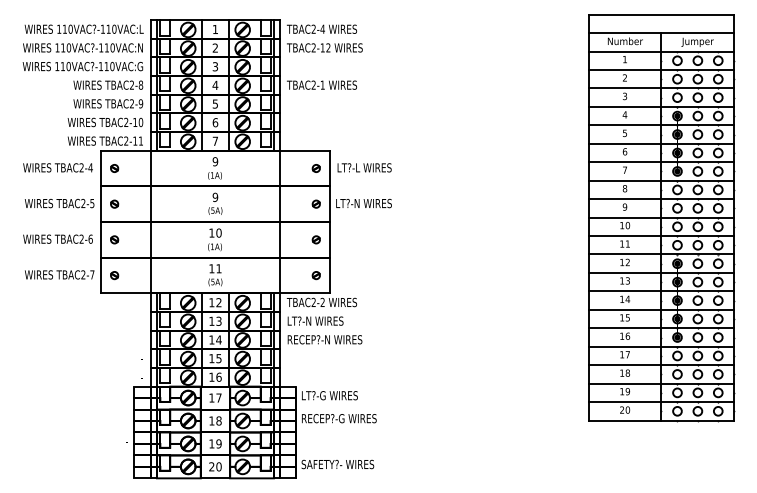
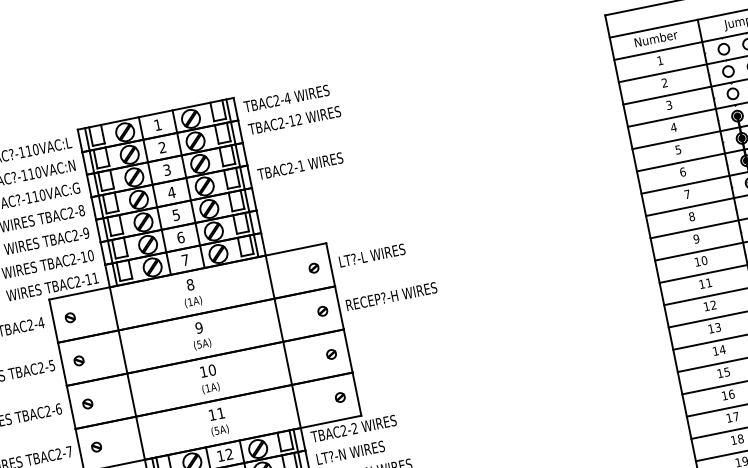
text: (215, 161) -> (190, 284), 9 -> 8
text: (373, 203) -> (391, 296), LT?-N WIRES -> RECEP?-H WIRES

